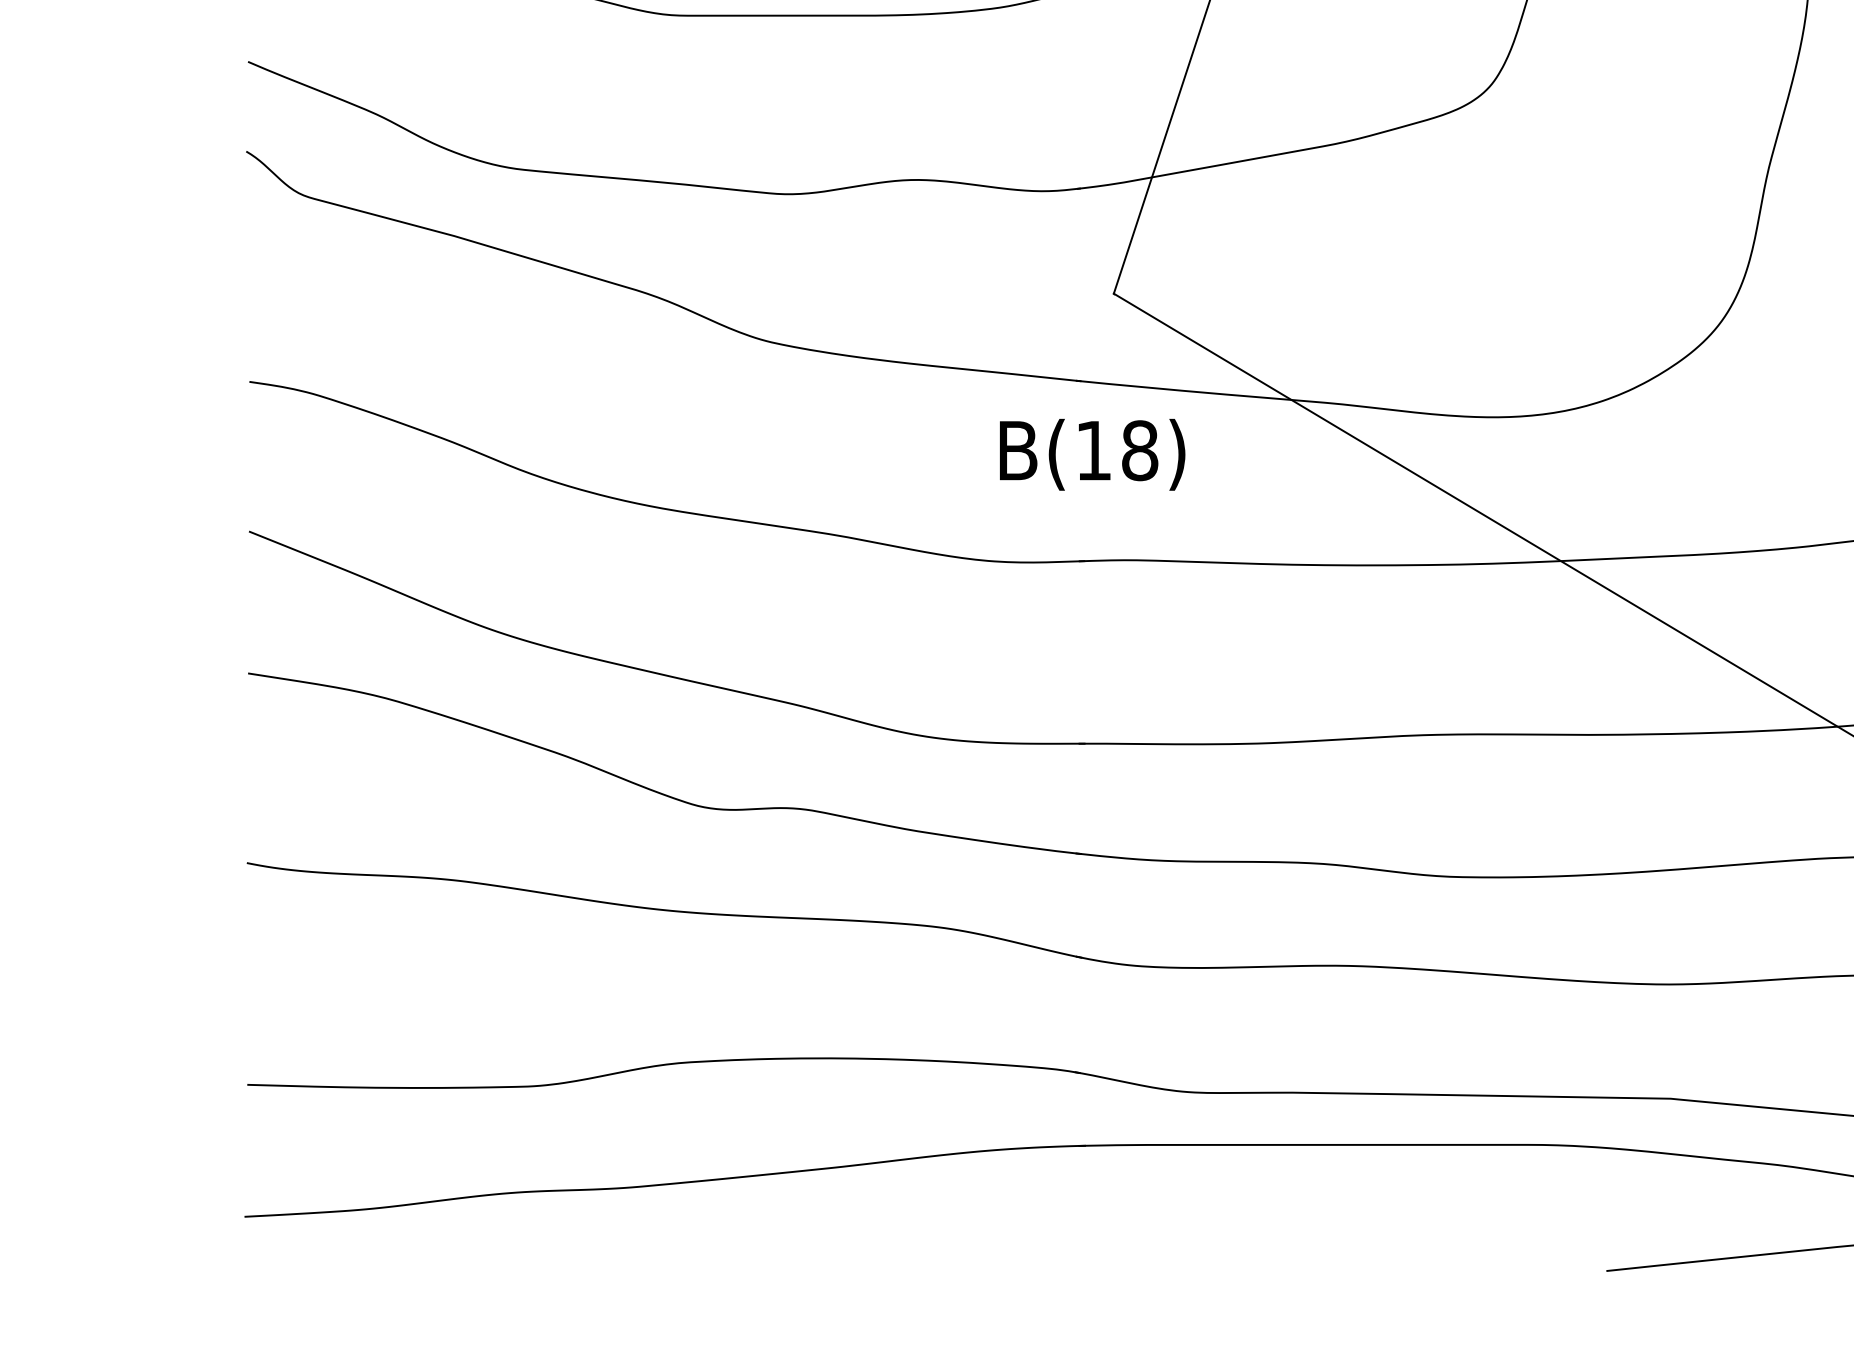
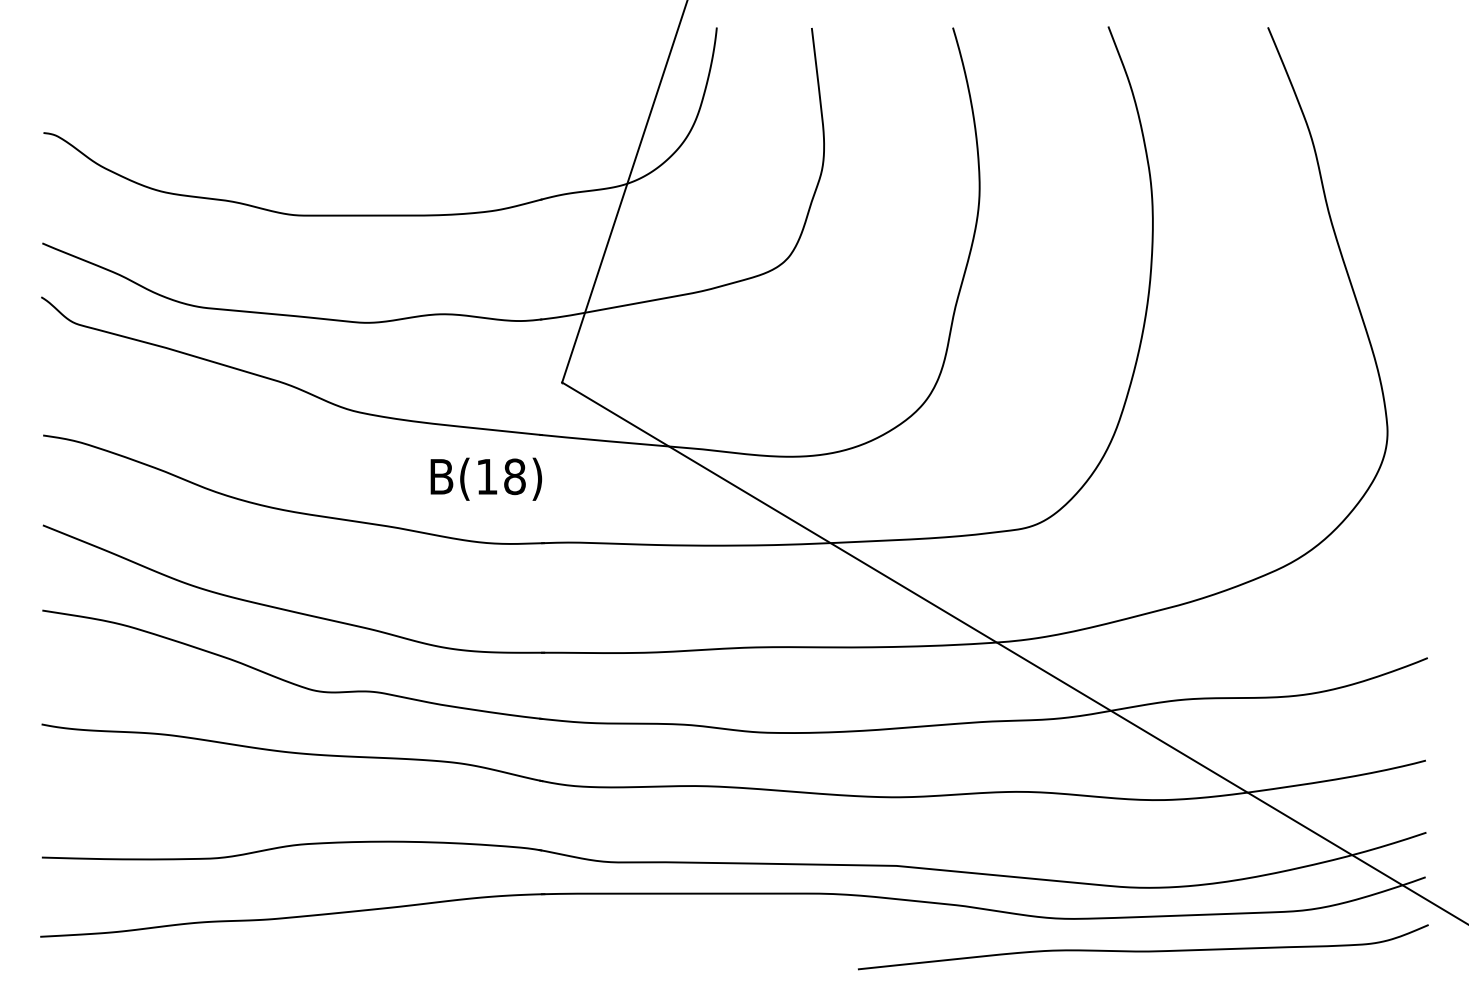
text: (1092, 453) -> (486, 478), moved

